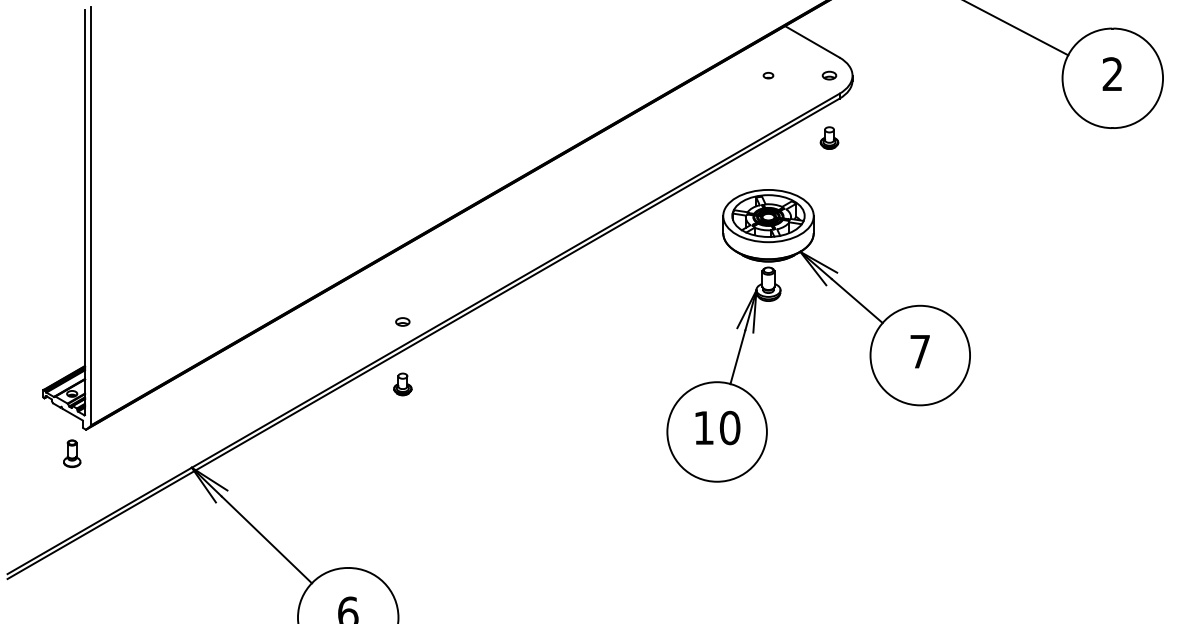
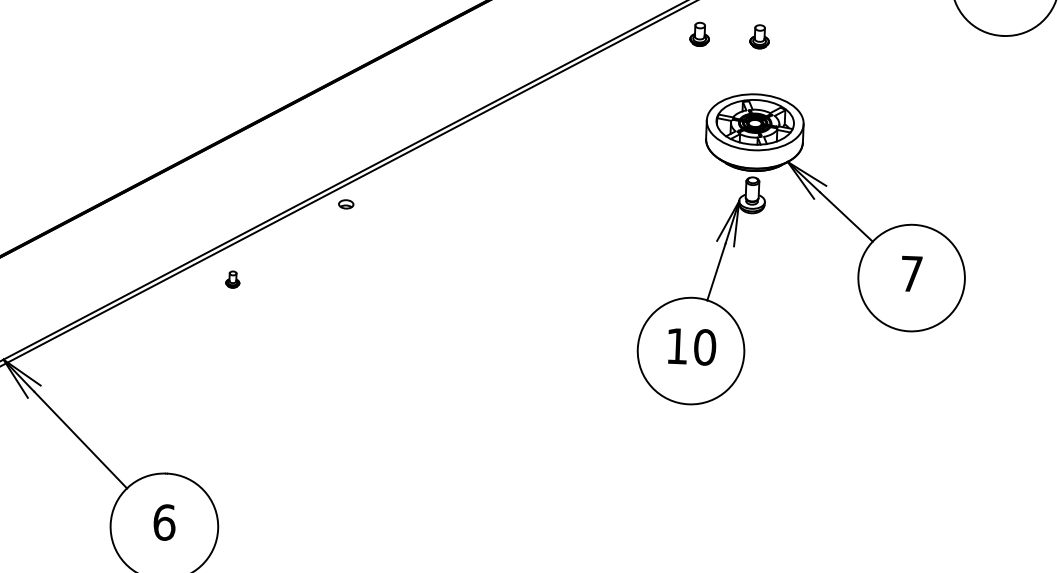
part: (885, 137) -> (759, 36), added
part: (826, 286) -> (814, 200), moved
part: (402, 321) -> (345, 203), moved
part: (402, 384) -> (232, 279), size x0.7

